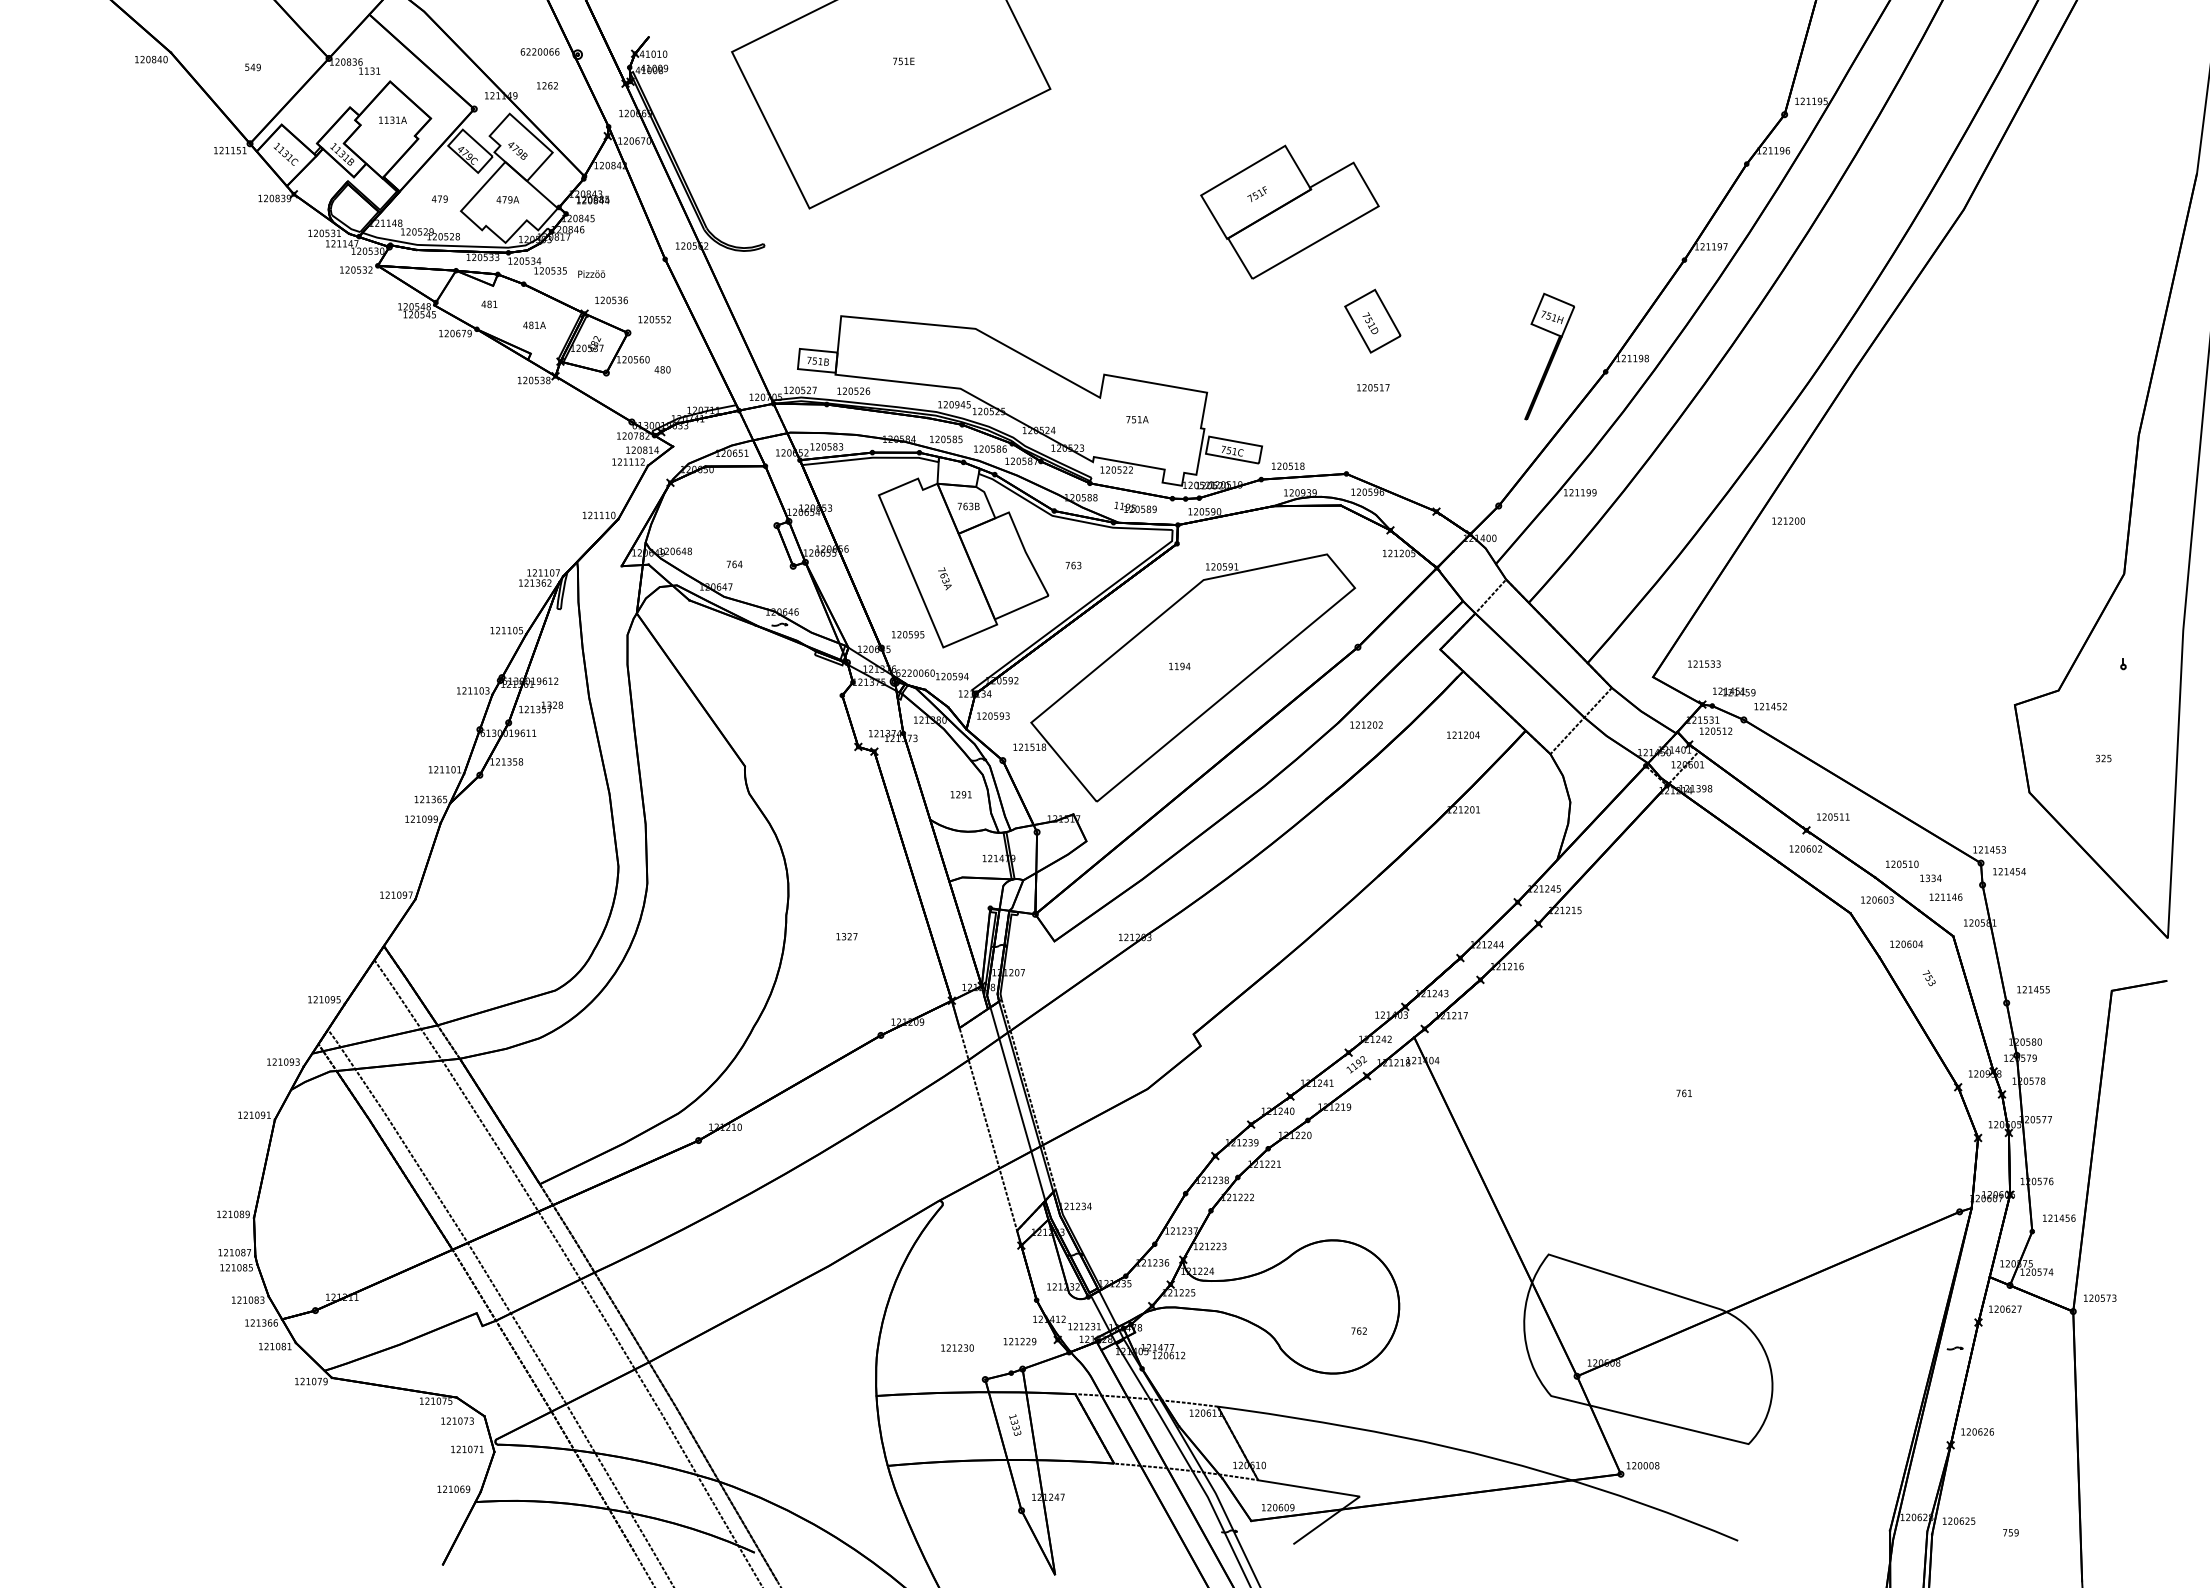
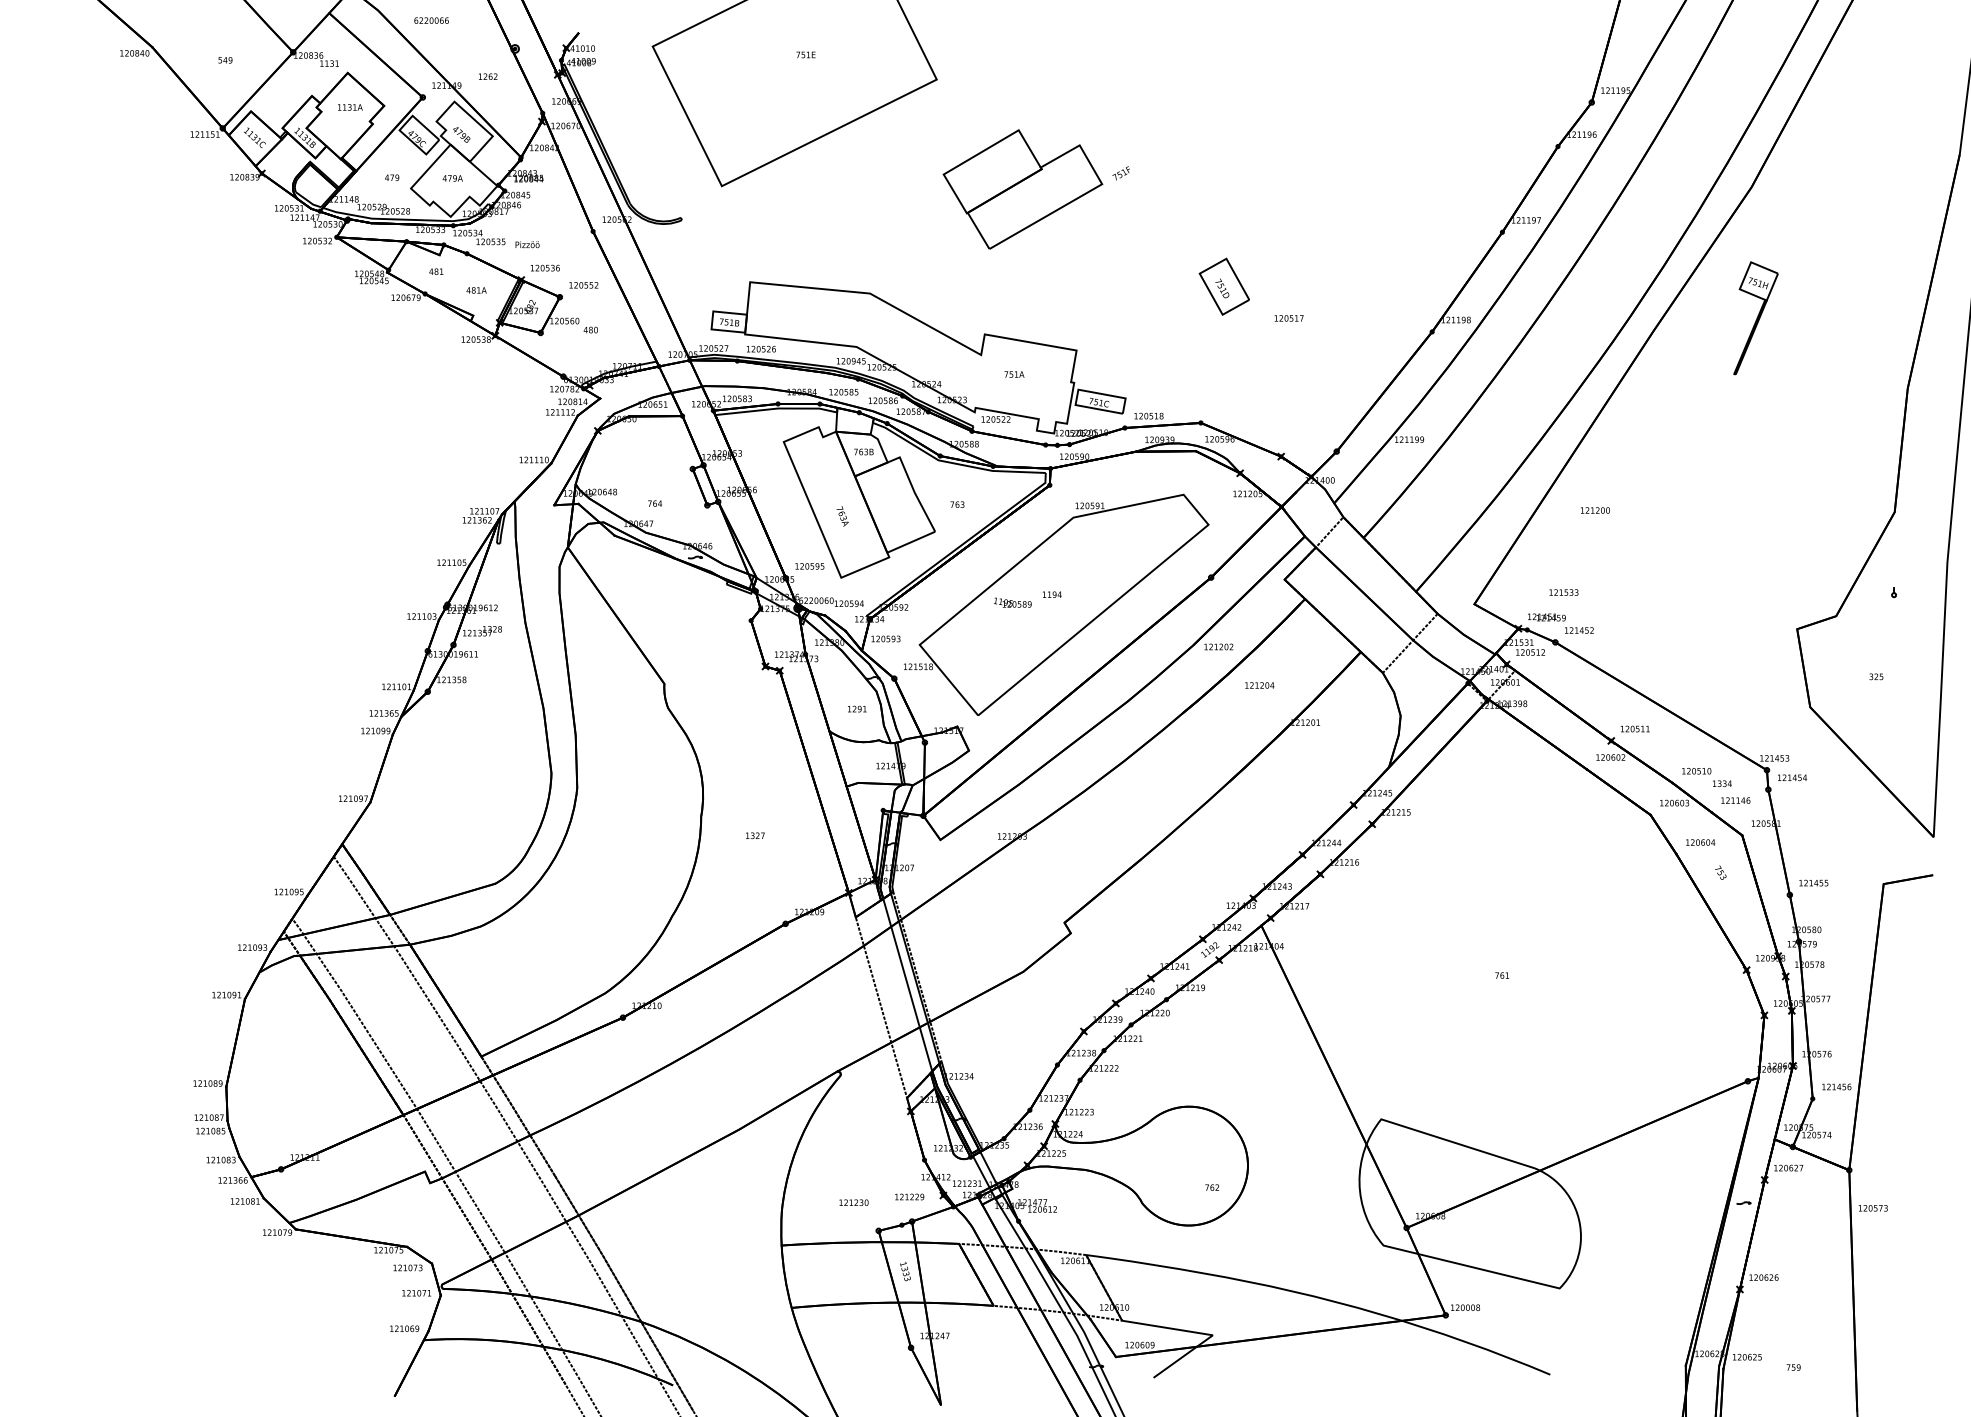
text: (539, 51) -> (431, 20), moved
part: (1289, 211) -> (1022, 188), moved
part: (1549, 356) -> (1755, 318), moved
text: (1373, 387) -> (1289, 318), moved
text: (1135, 506) -> (1012, 601), moved
text: (1788, 520) -> (1595, 510), moved
text: (1704, 663) -> (1564, 592), moved
text: (1463, 734) -> (1259, 684), moved
text: (2100, 1297) -> (1873, 1207), moved

